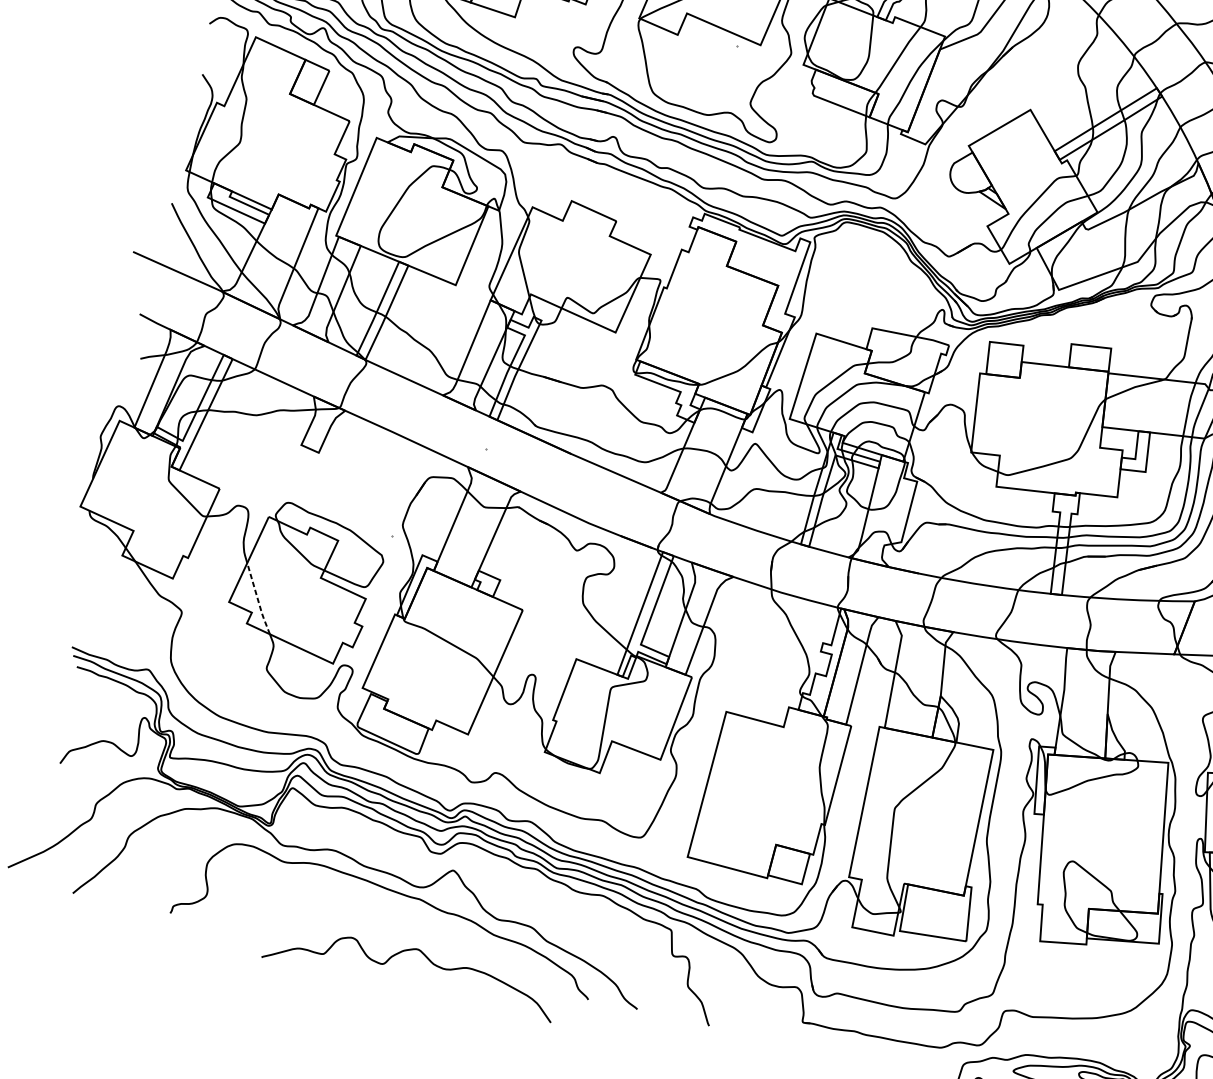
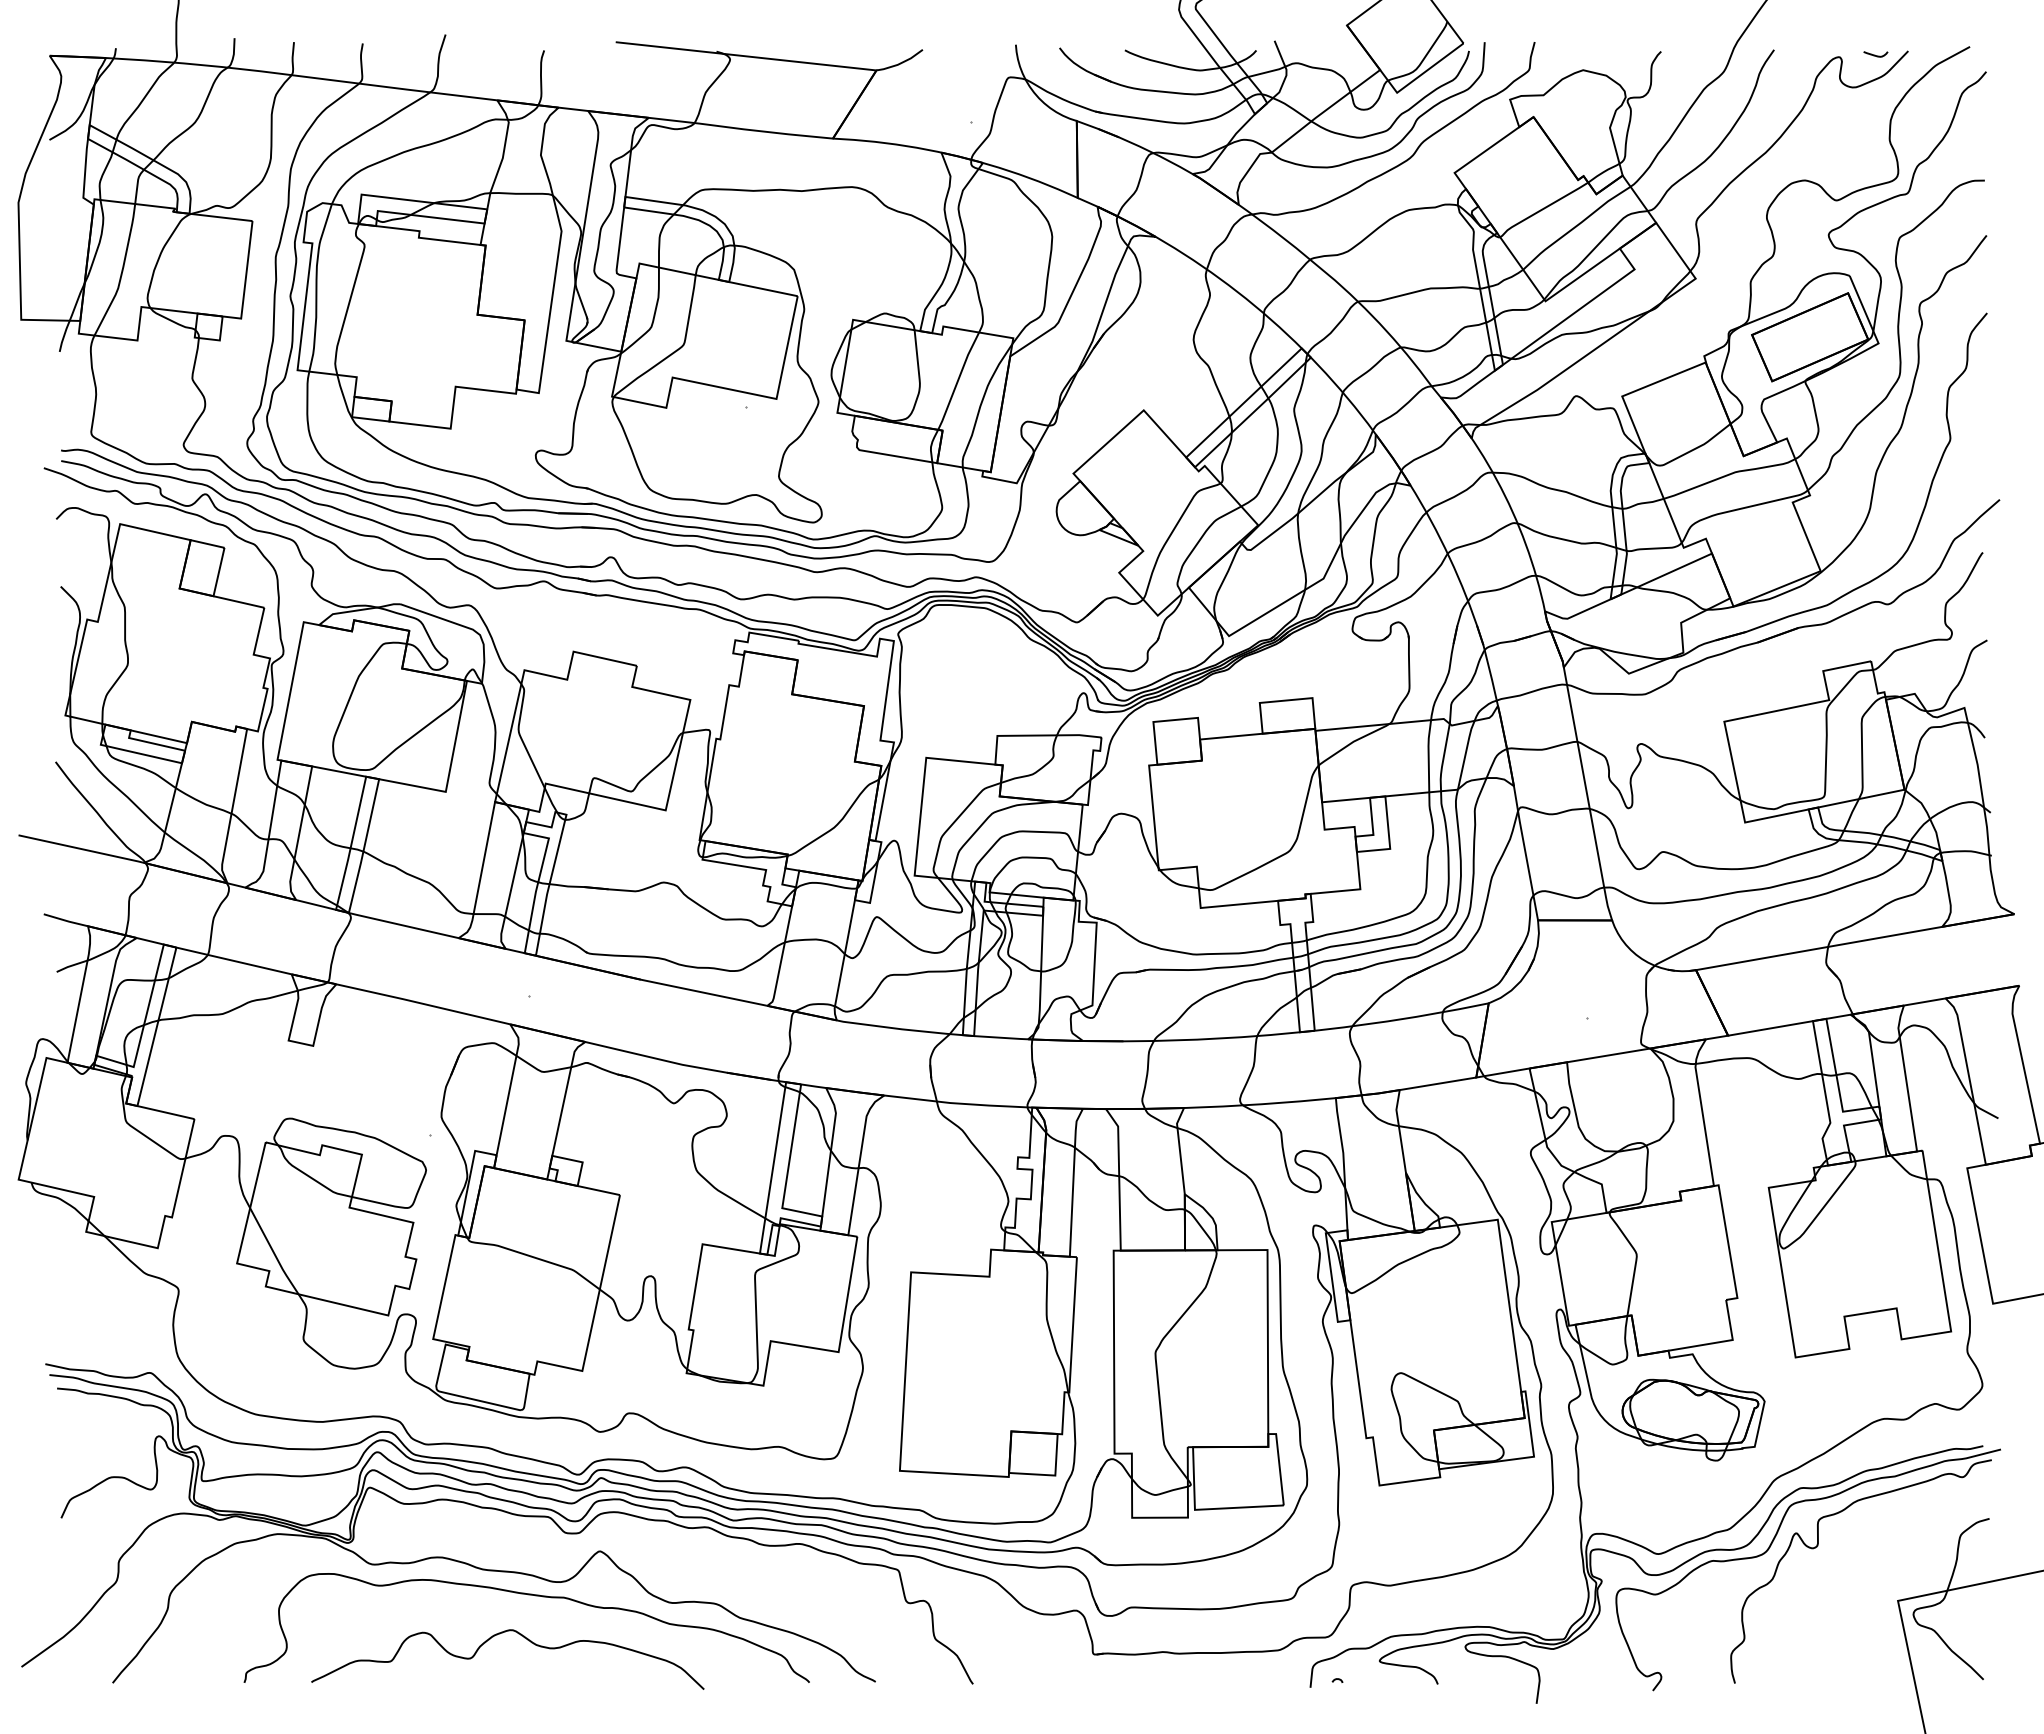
line: (257, 599) -> (273, 1252), dashed -> solid
curve: (406, 951) -> (497, 1635), moved

